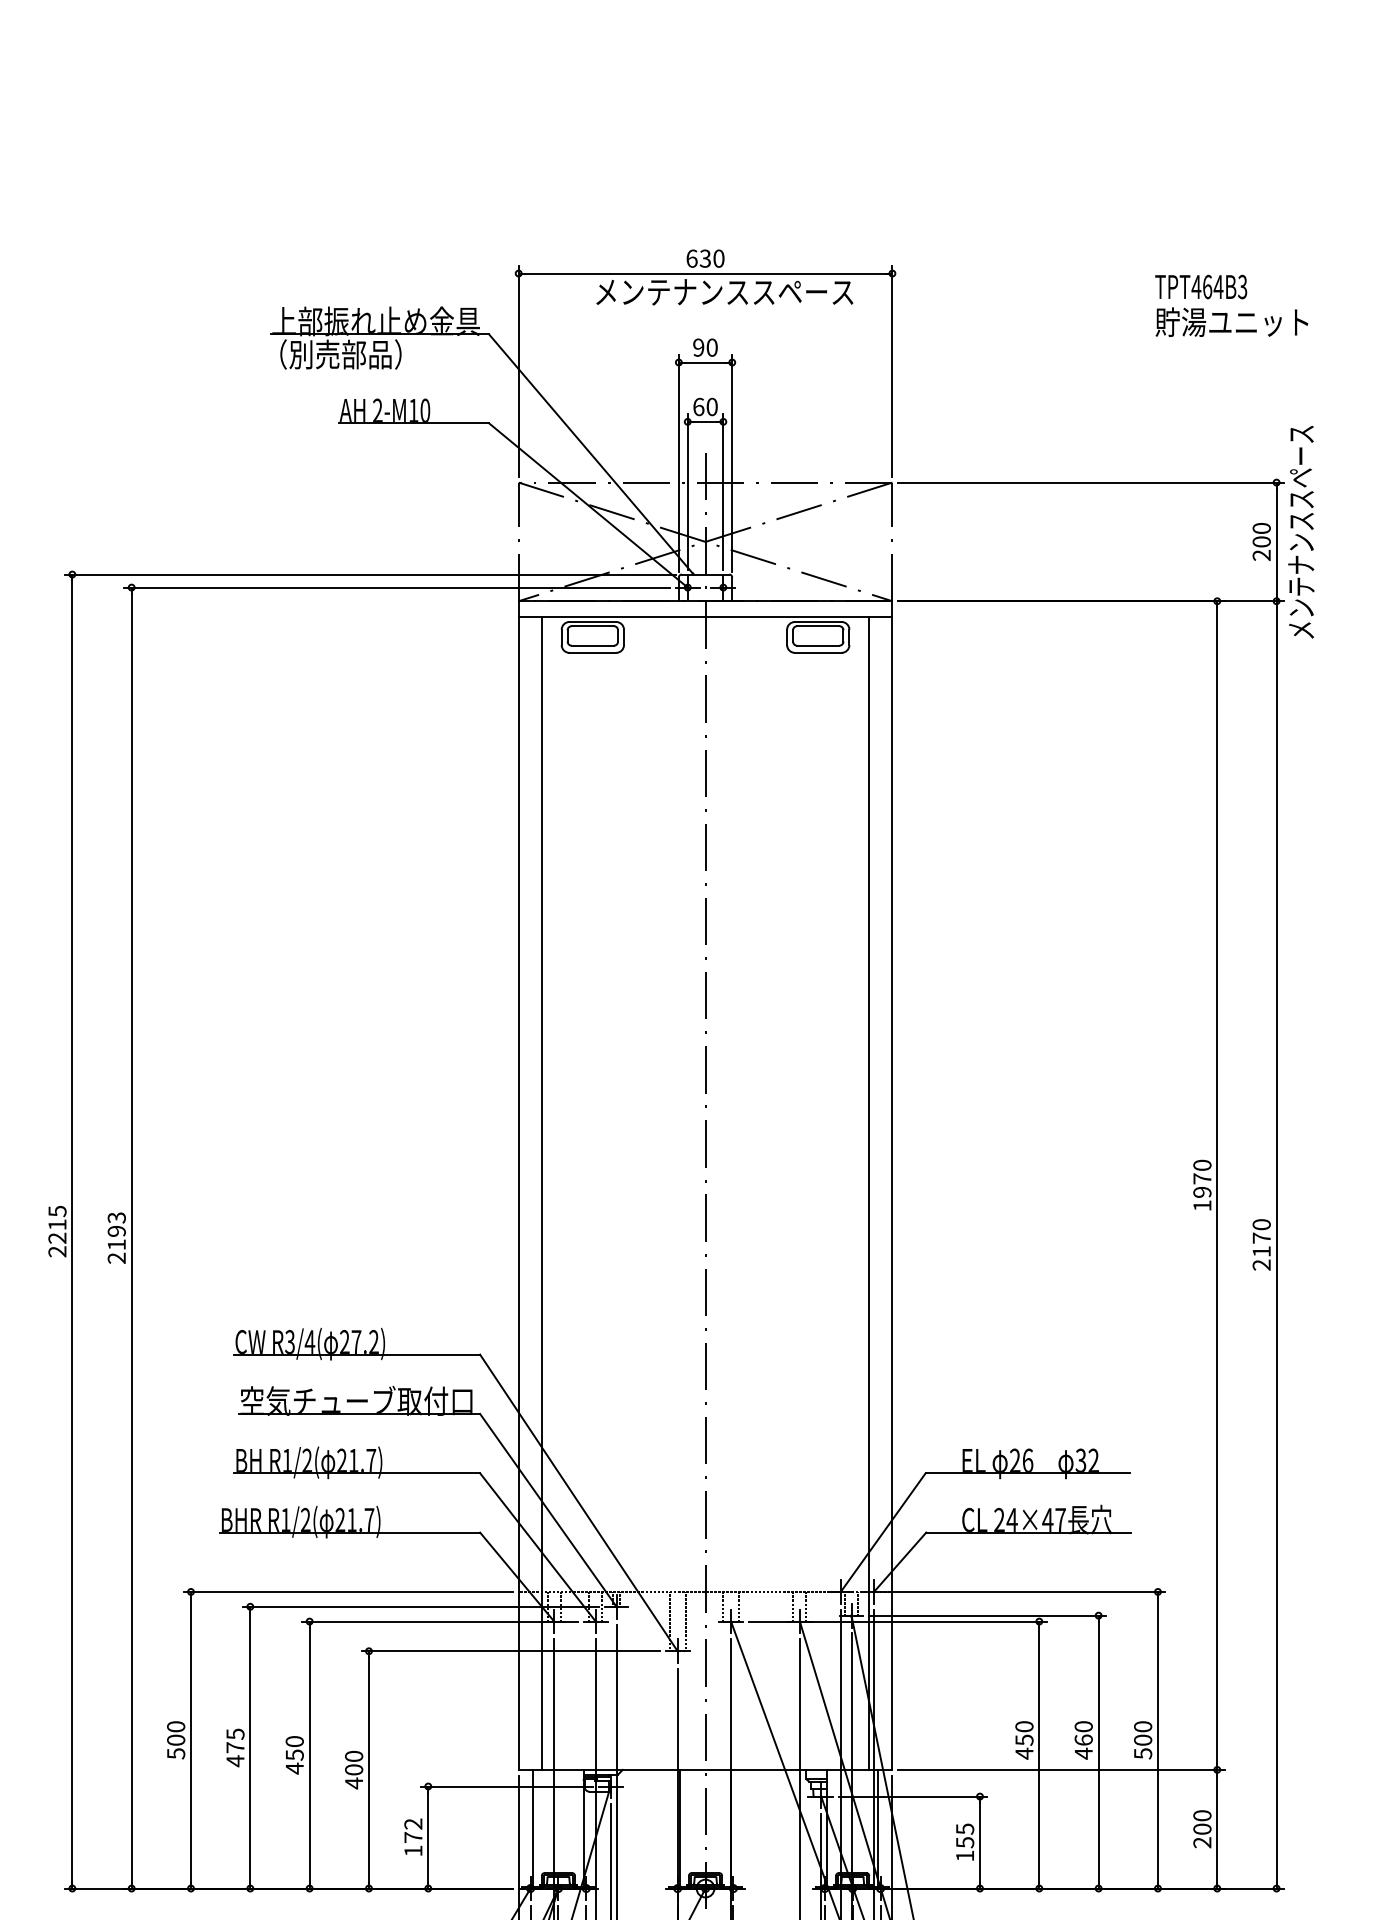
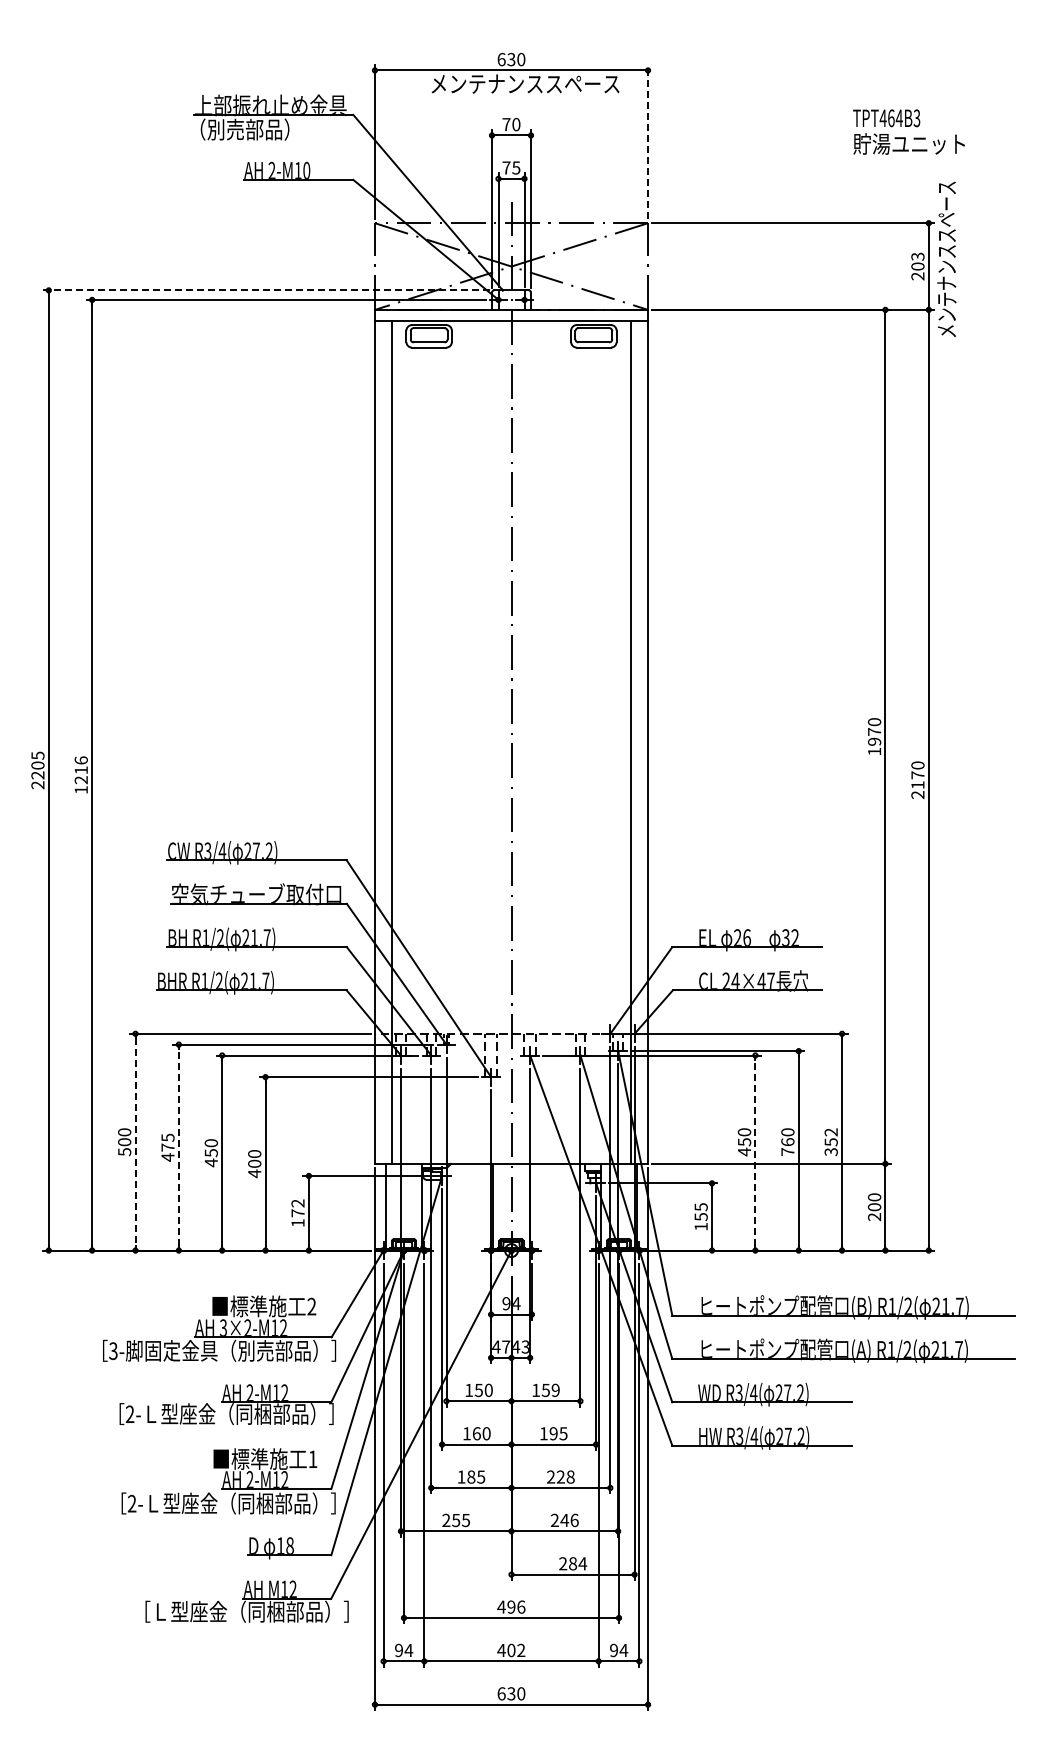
text: (1231, 305) -> (908, 131), moved
text: (698, 347) -> (506, 124), 90 -> 70
line: (893, 370) -> (648, 141), solid -> dashed
text: (705, 406) -> (511, 167), 60 -> 75
text: (1261, 528) -> (917, 256), 200 -> 203
line: (370, 574) -> (266, 290), solid -> dashed
text: (56, 1224) -> (37, 765), 2215 -> 2205
text: (115, 1238) -> (80, 775), 2193 -> 1216
text: (1142, 1739) -> (830, 1141), 500 -> 352
line: (190, 1740) -> (135, 1142), solid -> dashed
line: (249, 1747) -> (178, 1147), solid -> dashed
text: (1083, 1752) -> (787, 1151), 460 -> 760
line: (1039, 1754) -> (755, 1152), solid -> dashed

